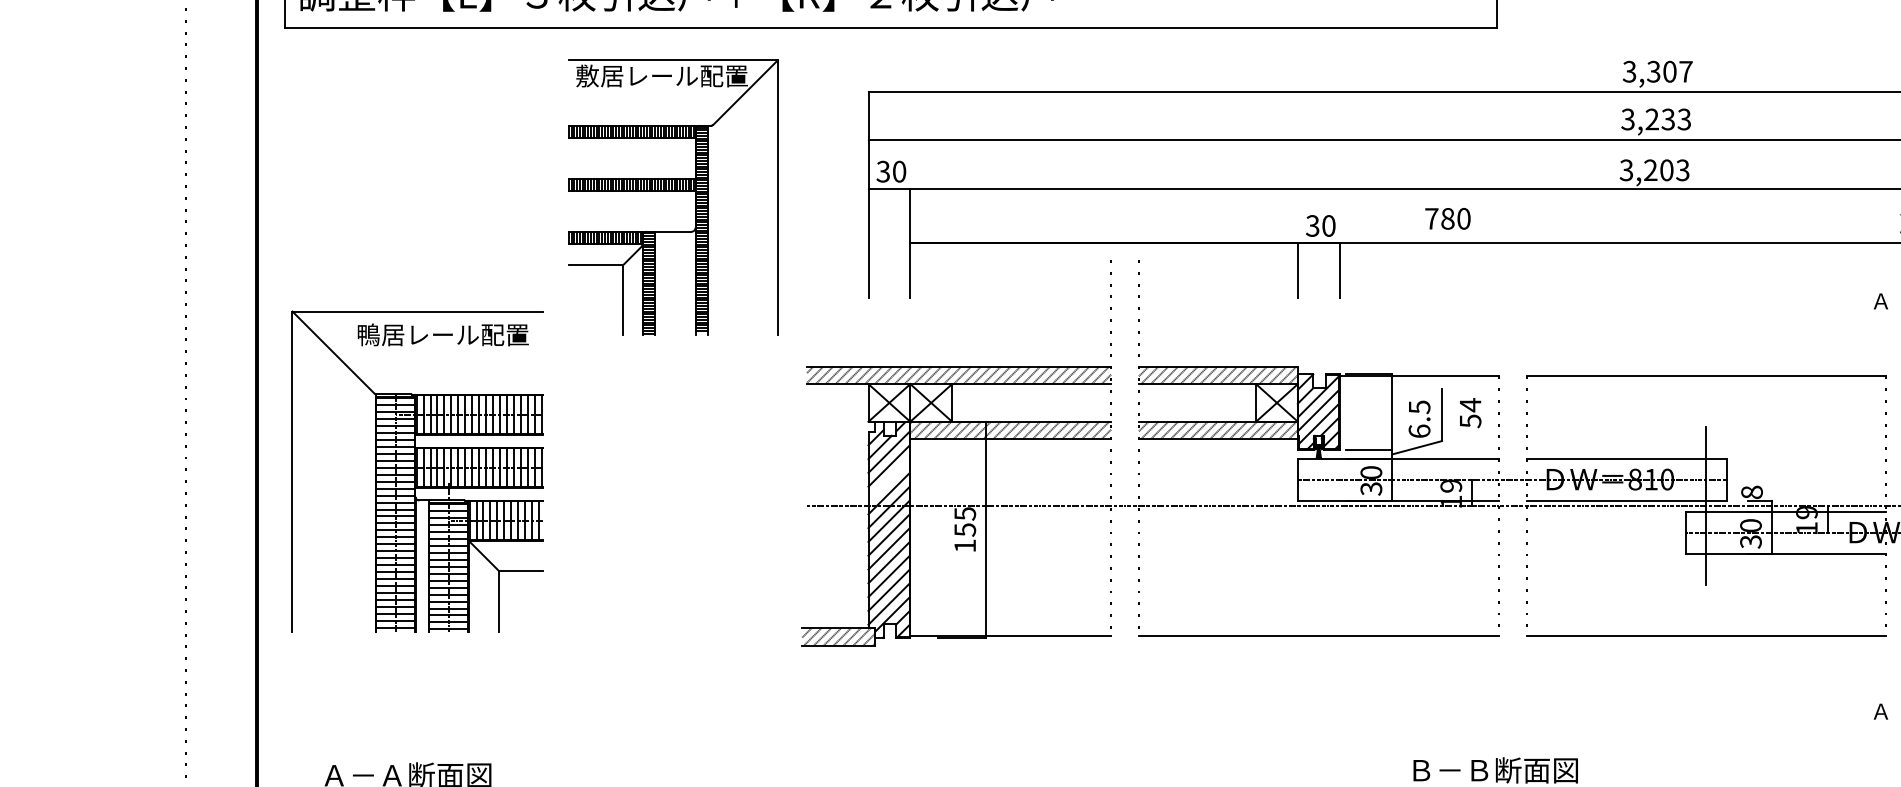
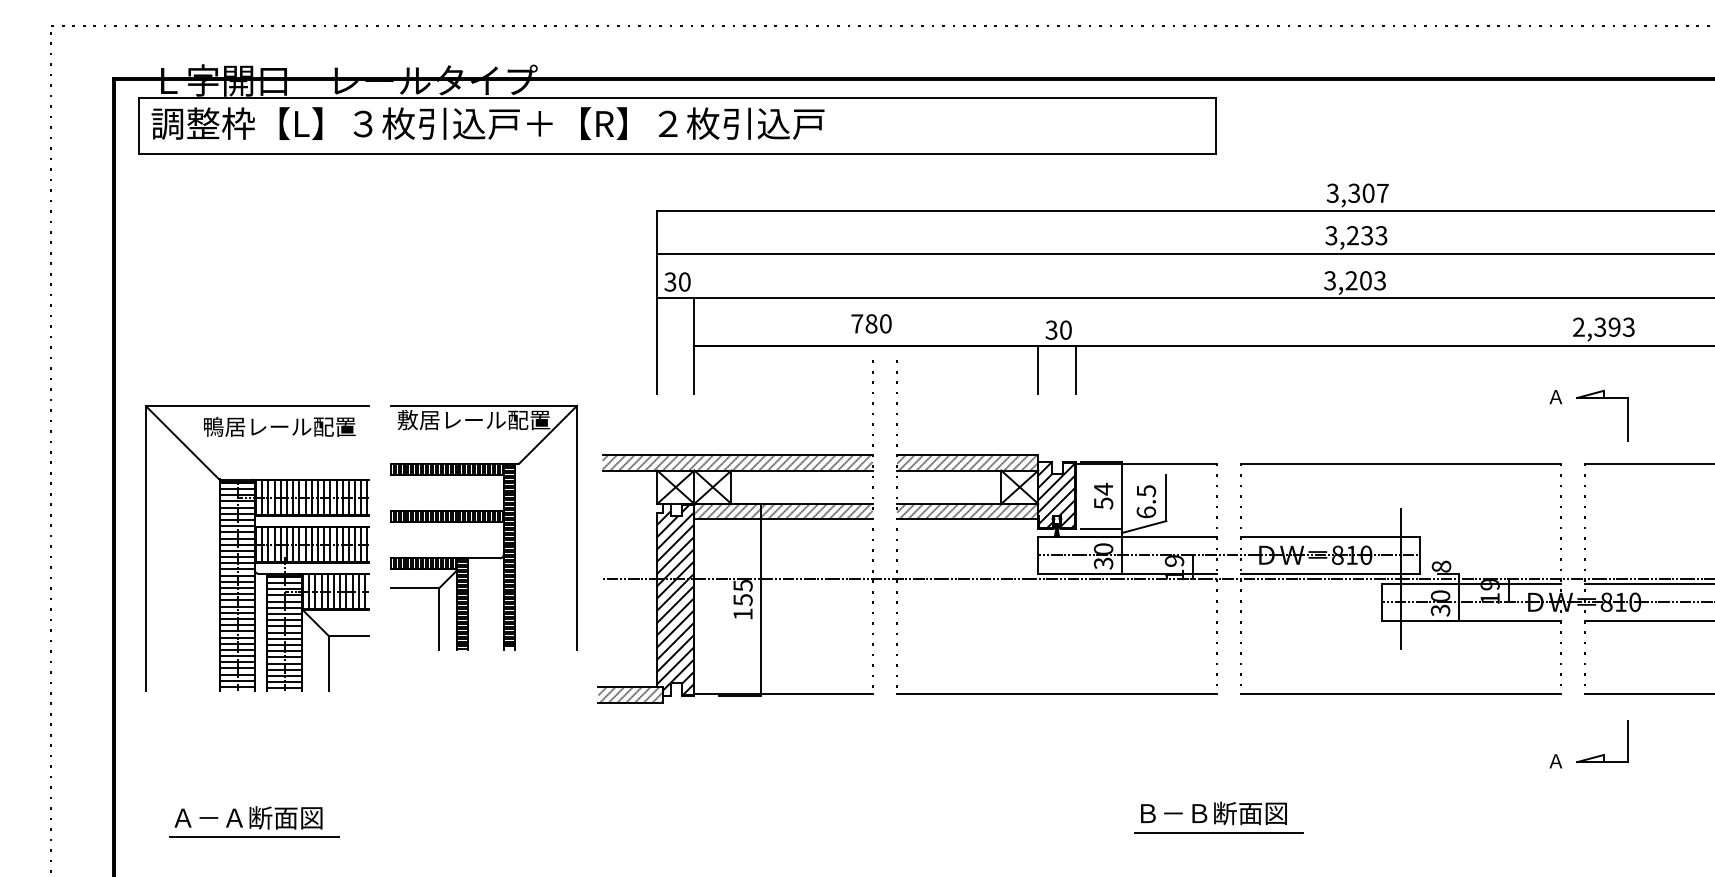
part: (672, 197) -> (483, 527), moved
text: (1447, 218) -> (871, 323), moved
text: (1470, 412) -> (1103, 495), moved
line: (889, 479) -> (675, 555), added

